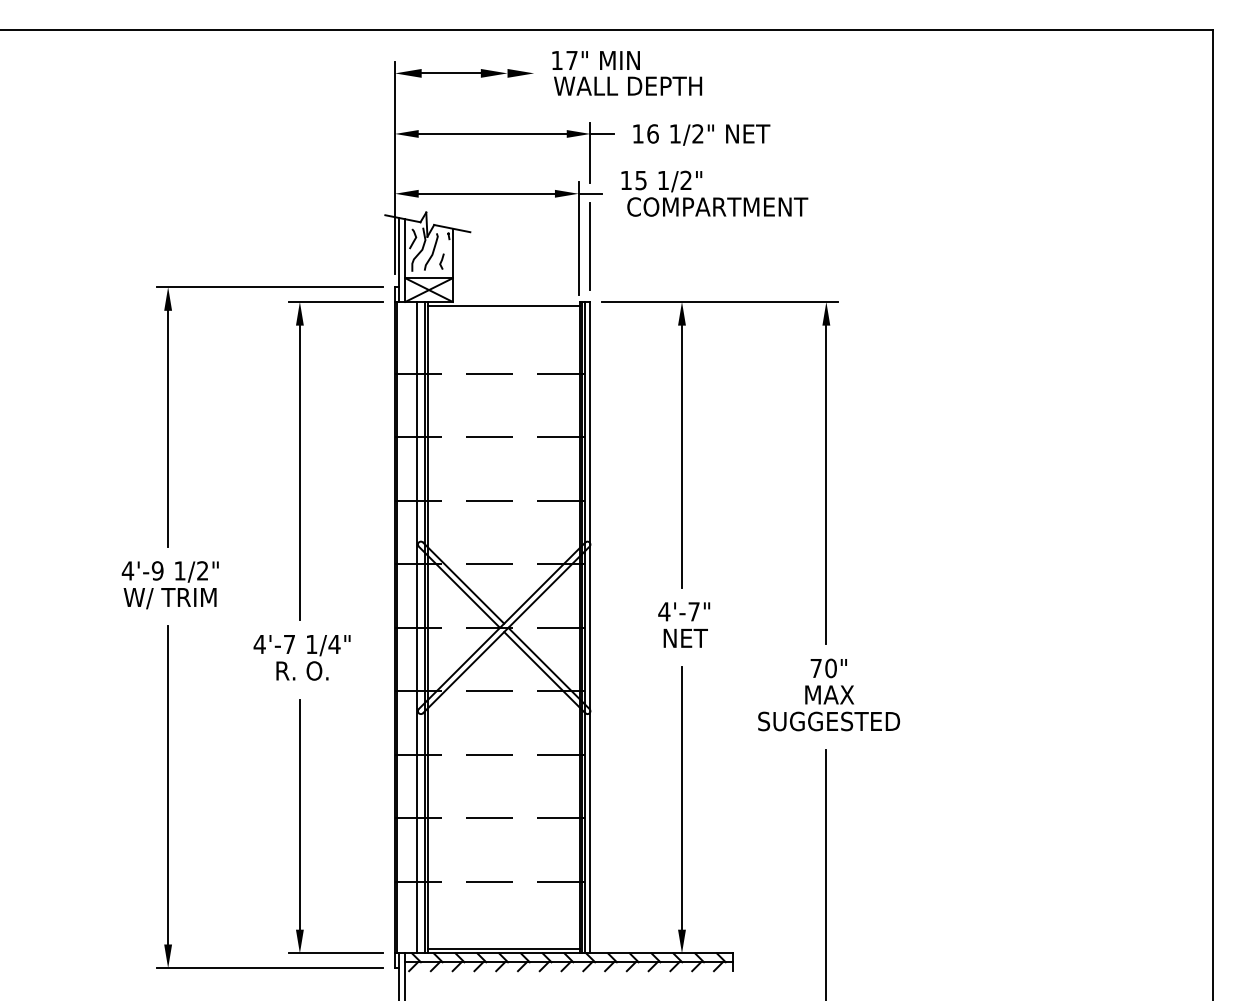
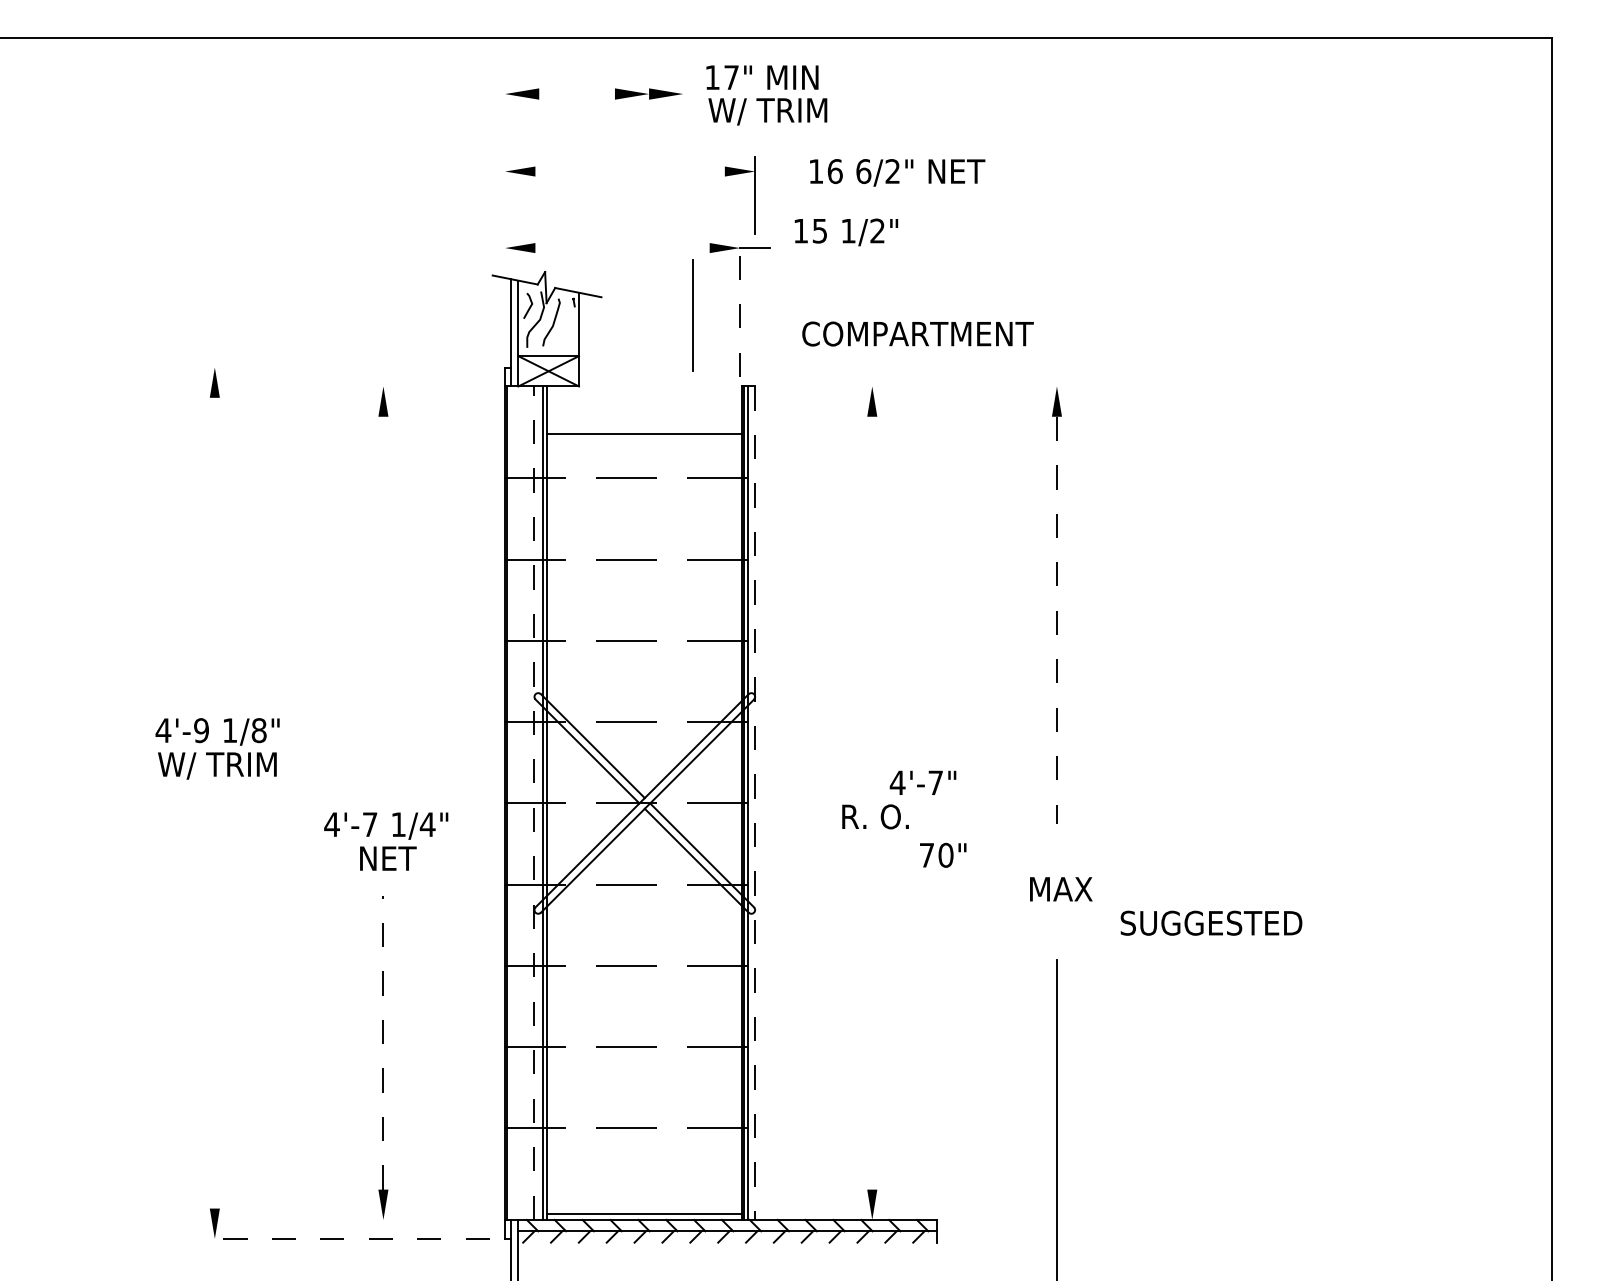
line: (450, 73) -> (576, 94), removed
text: (639, 87) -> (817, 111), WALL DEPTH -> W/ TRIM
line: (492, 133) -> (629, 171), removed
line: (602, 133) -> (770, 171), removed
text: (675, 133) -> (863, 171), 1/2" -> 6/2"
line: (395, 167) -> (505, 214), removed
line: (486, 194) -> (622, 248), removed
text: (717, 206) -> (917, 333), moved
line: (578, 238) -> (740, 305), solid -> dashed
line: (589, 246) -> (692, 315), moved
line: (442, 261) -> (565, 334), removed
line: (269, 287) -> (344, 367), removed
line: (335, 301) -> (428, 386), removed
line: (719, 301) -> (920, 386), removed
line: (503, 306) -> (643, 434), moved
line: (167, 428) -> (214, 548), removed
line: (682, 456) -> (872, 584), removed
line: (299, 472) -> (383, 604), removed
line: (825, 484) -> (1056, 620), solid -> dashed
text: (202, 570) -> (258, 730), 1/2" -> 1/8"
text: (683, 611) -> (922, 782), moved
line: (417, 627) -> (533, 803), solid -> dashed
line: (590, 627) -> (755, 803), solid -> dashed
text: (684, 638) -> (875, 816), NET -> R. O.
text: (829, 667) -> (943, 854), moved
text: (302, 670) -> (386, 858), R. O. -> NET
text: (829, 720) -> (1211, 922), moved
line: (167, 785) -> (214, 1004), removed
line: (682, 798) -> (872, 1021), removed
line: (299, 814) -> (383, 1042), solid -> dashed
line: (335, 953) -> (428, 1219), removed
line: (270, 967) -> (345, 1238), solid -> dashed

